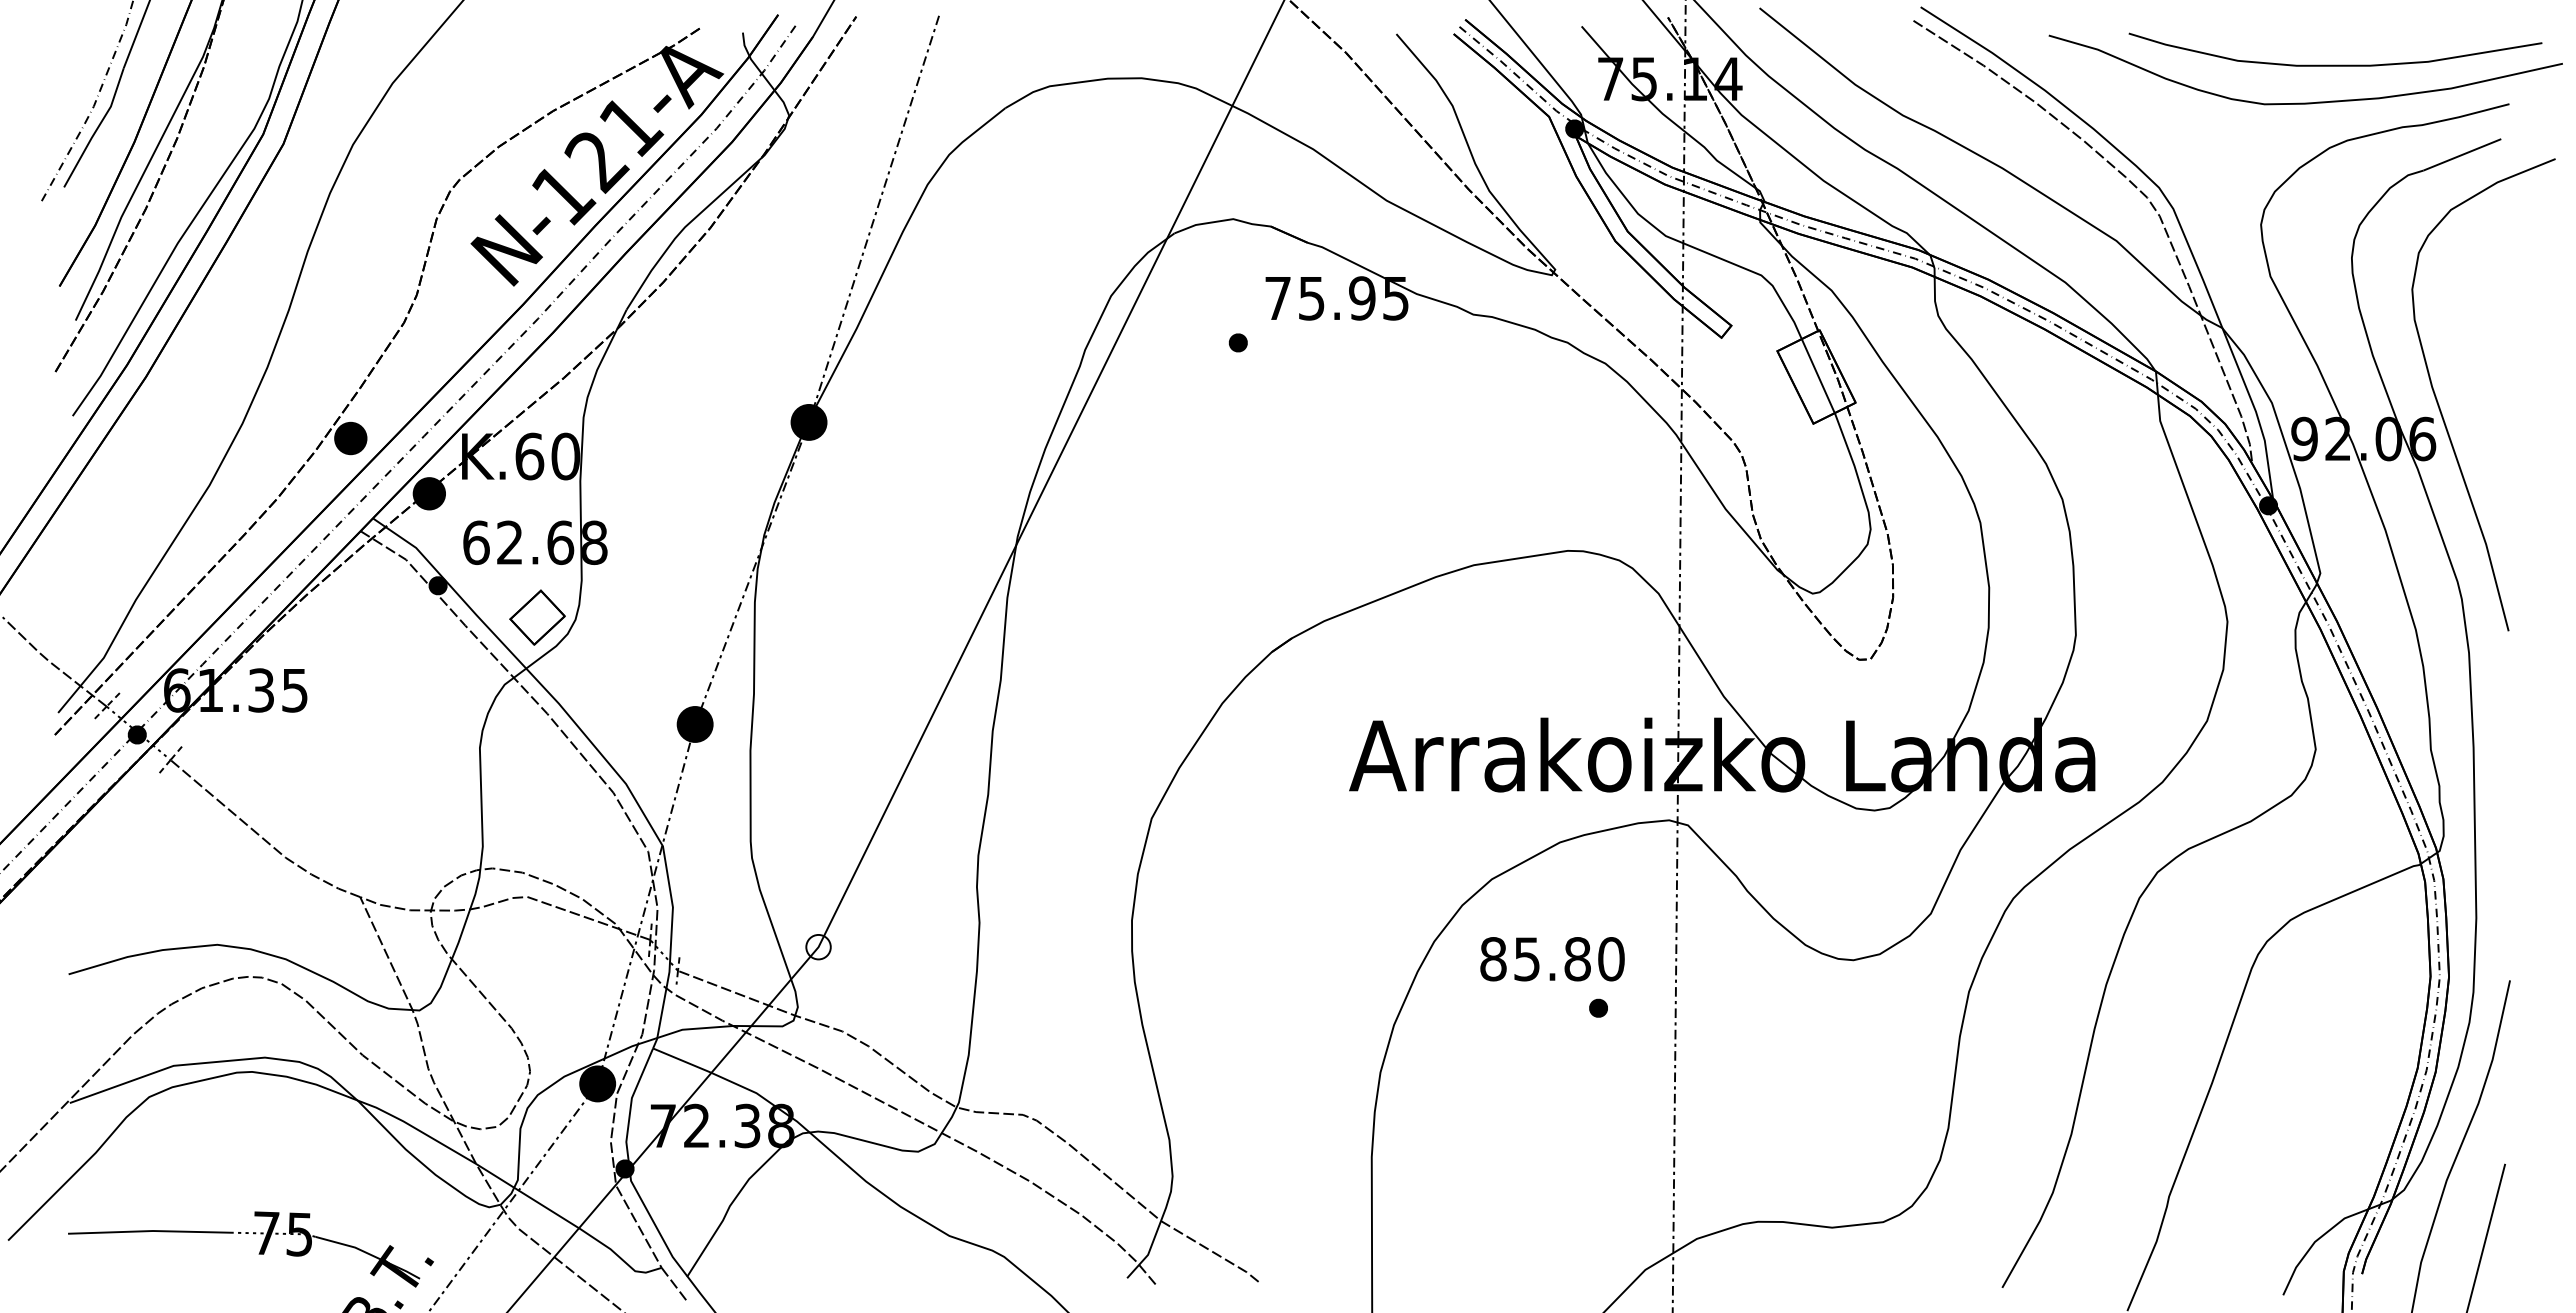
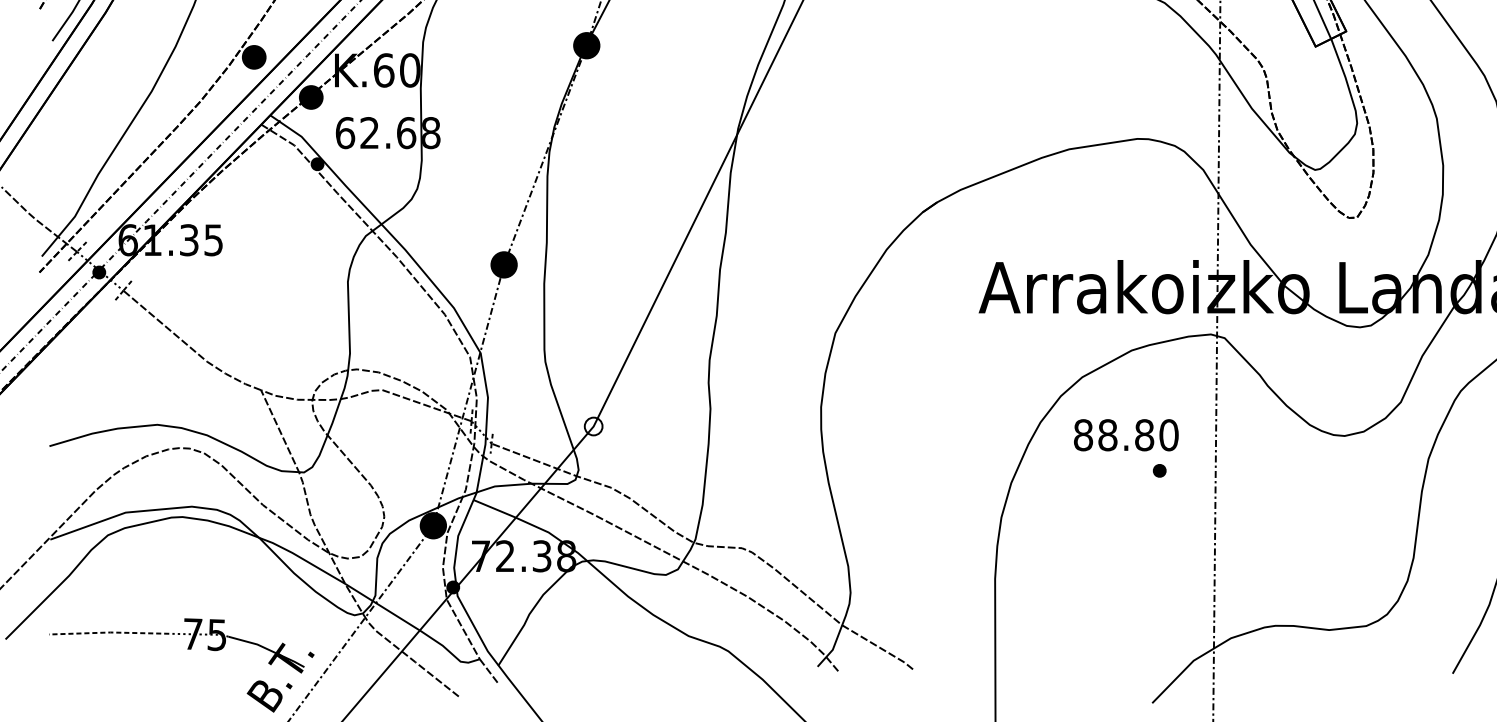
part: (537, 617) -> (389, 187), removed
text: (1527, 959) -> (1108, 435), 85.80 -> 88.80
line: (150, 1231) -> (108, 632), solid -> dashed

